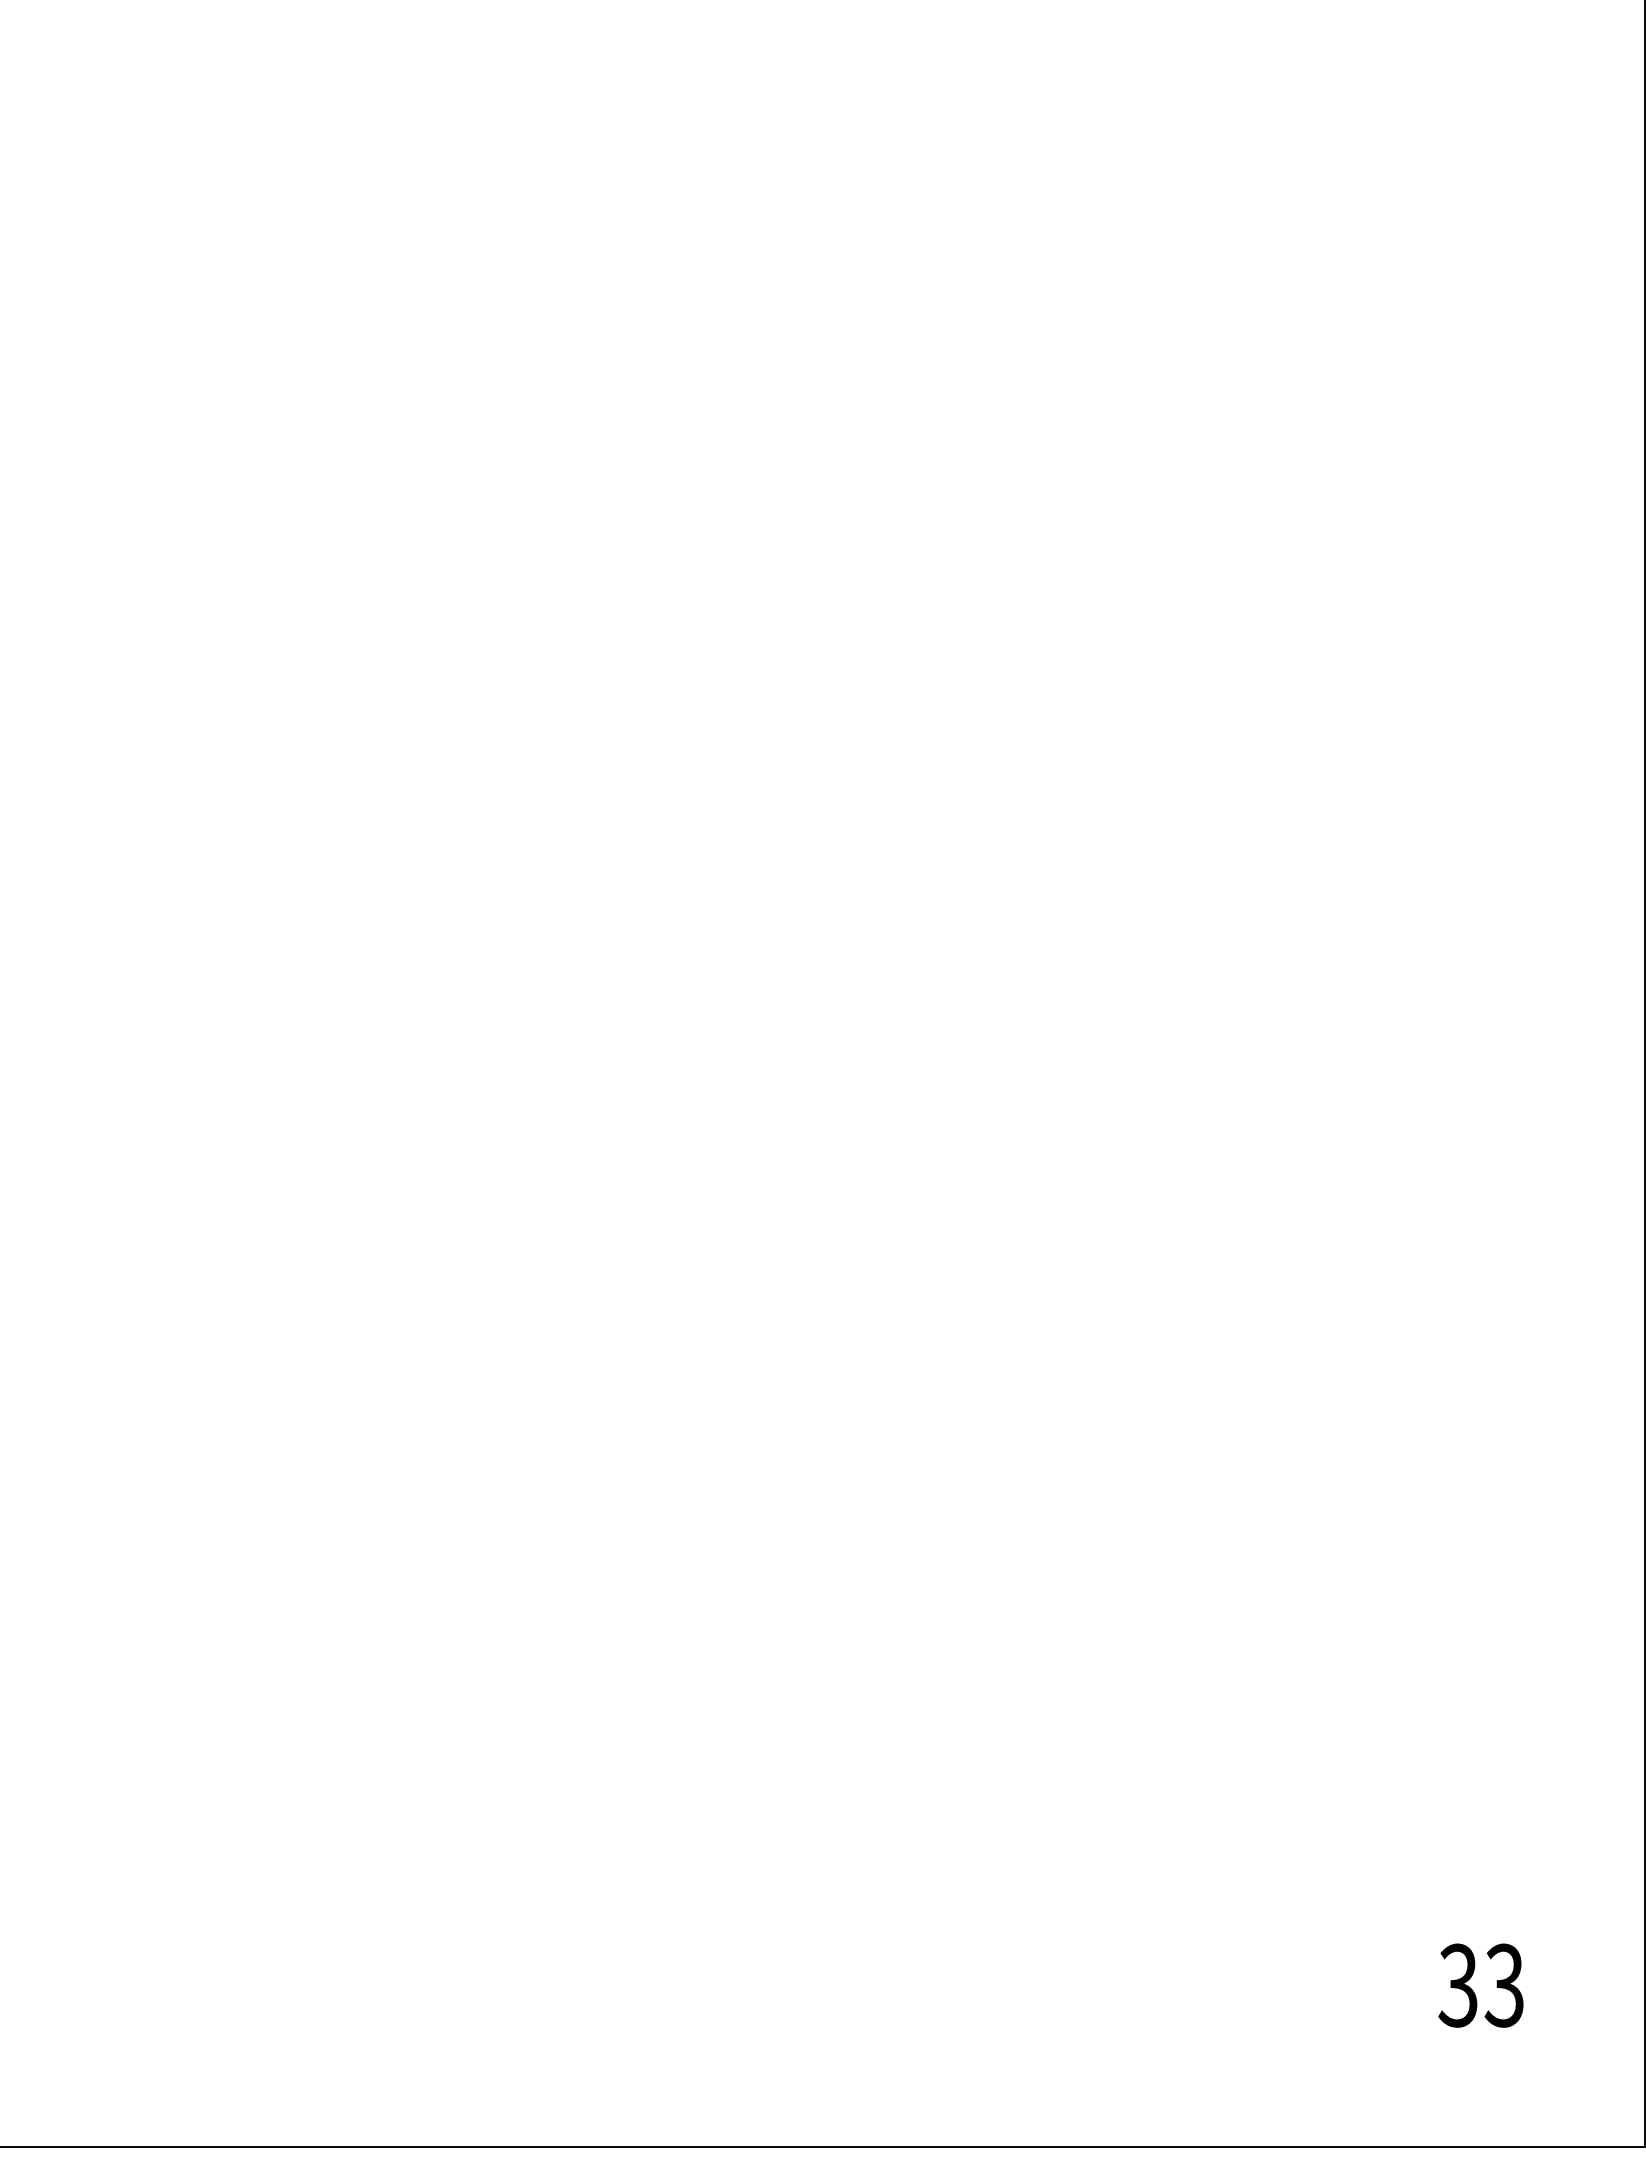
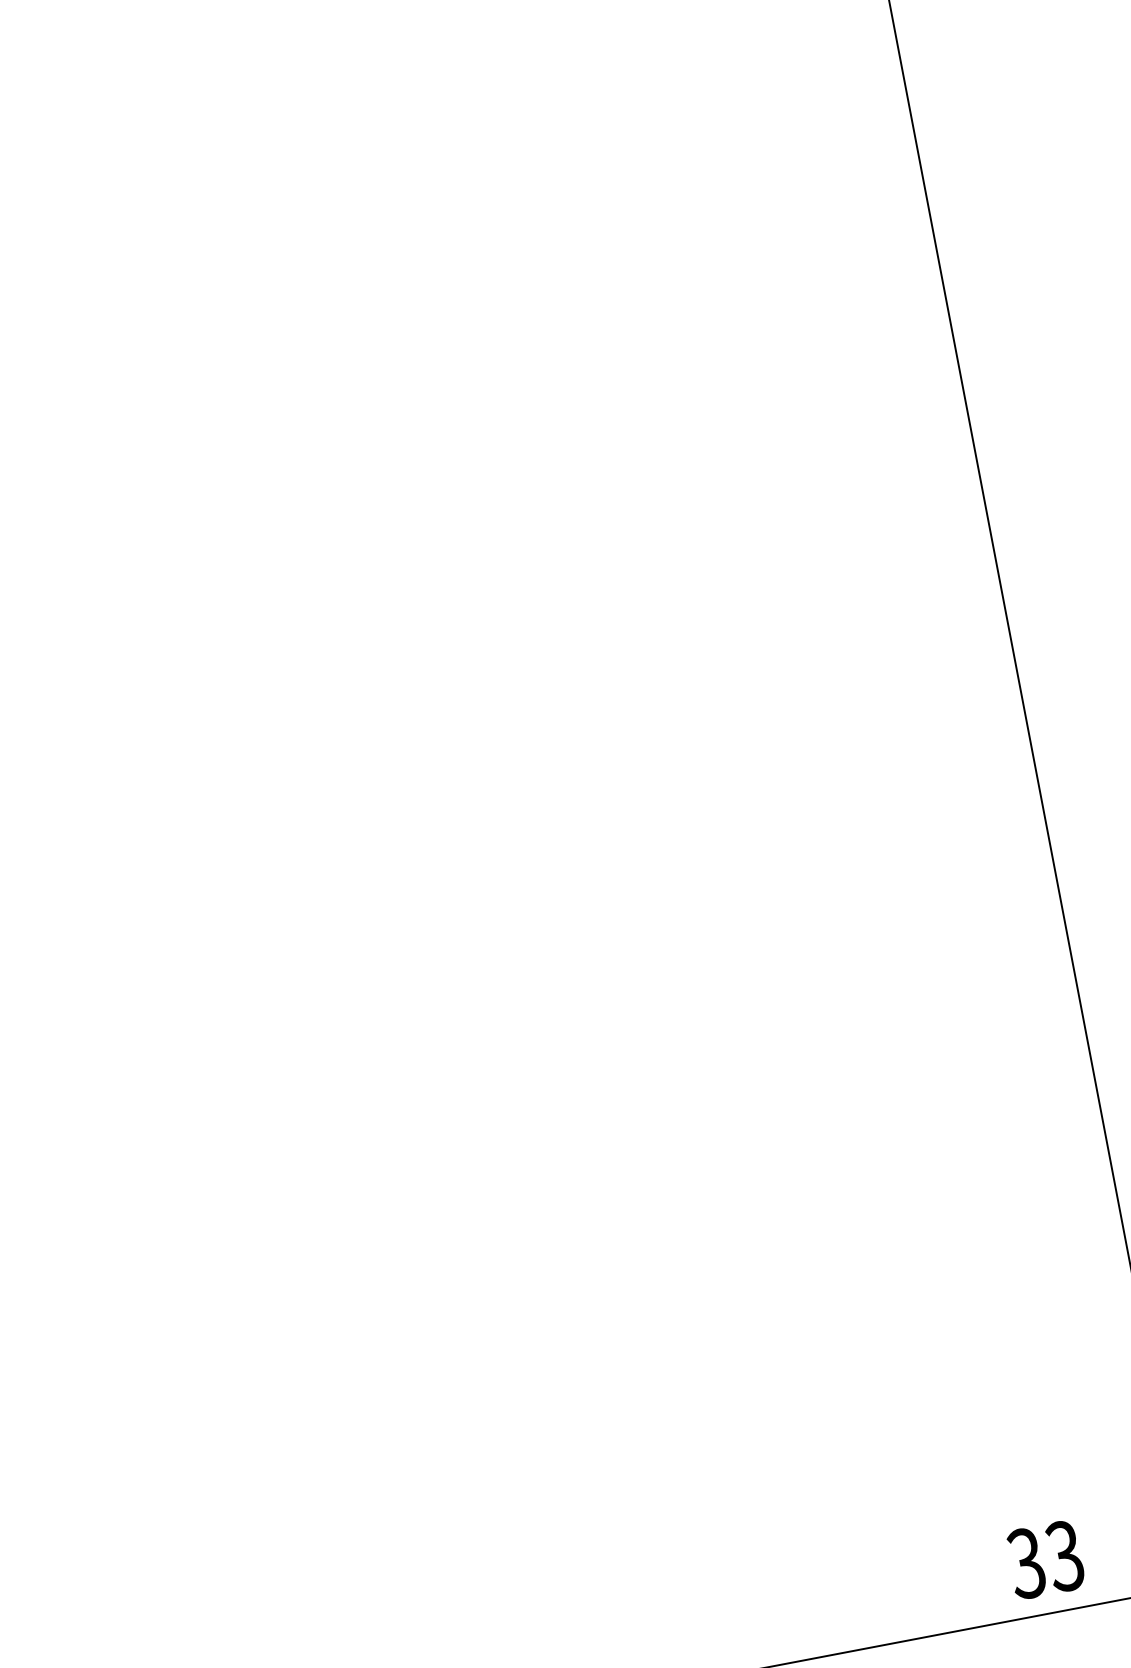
text: (1480, 1985) -> (1044, 1559), moved

